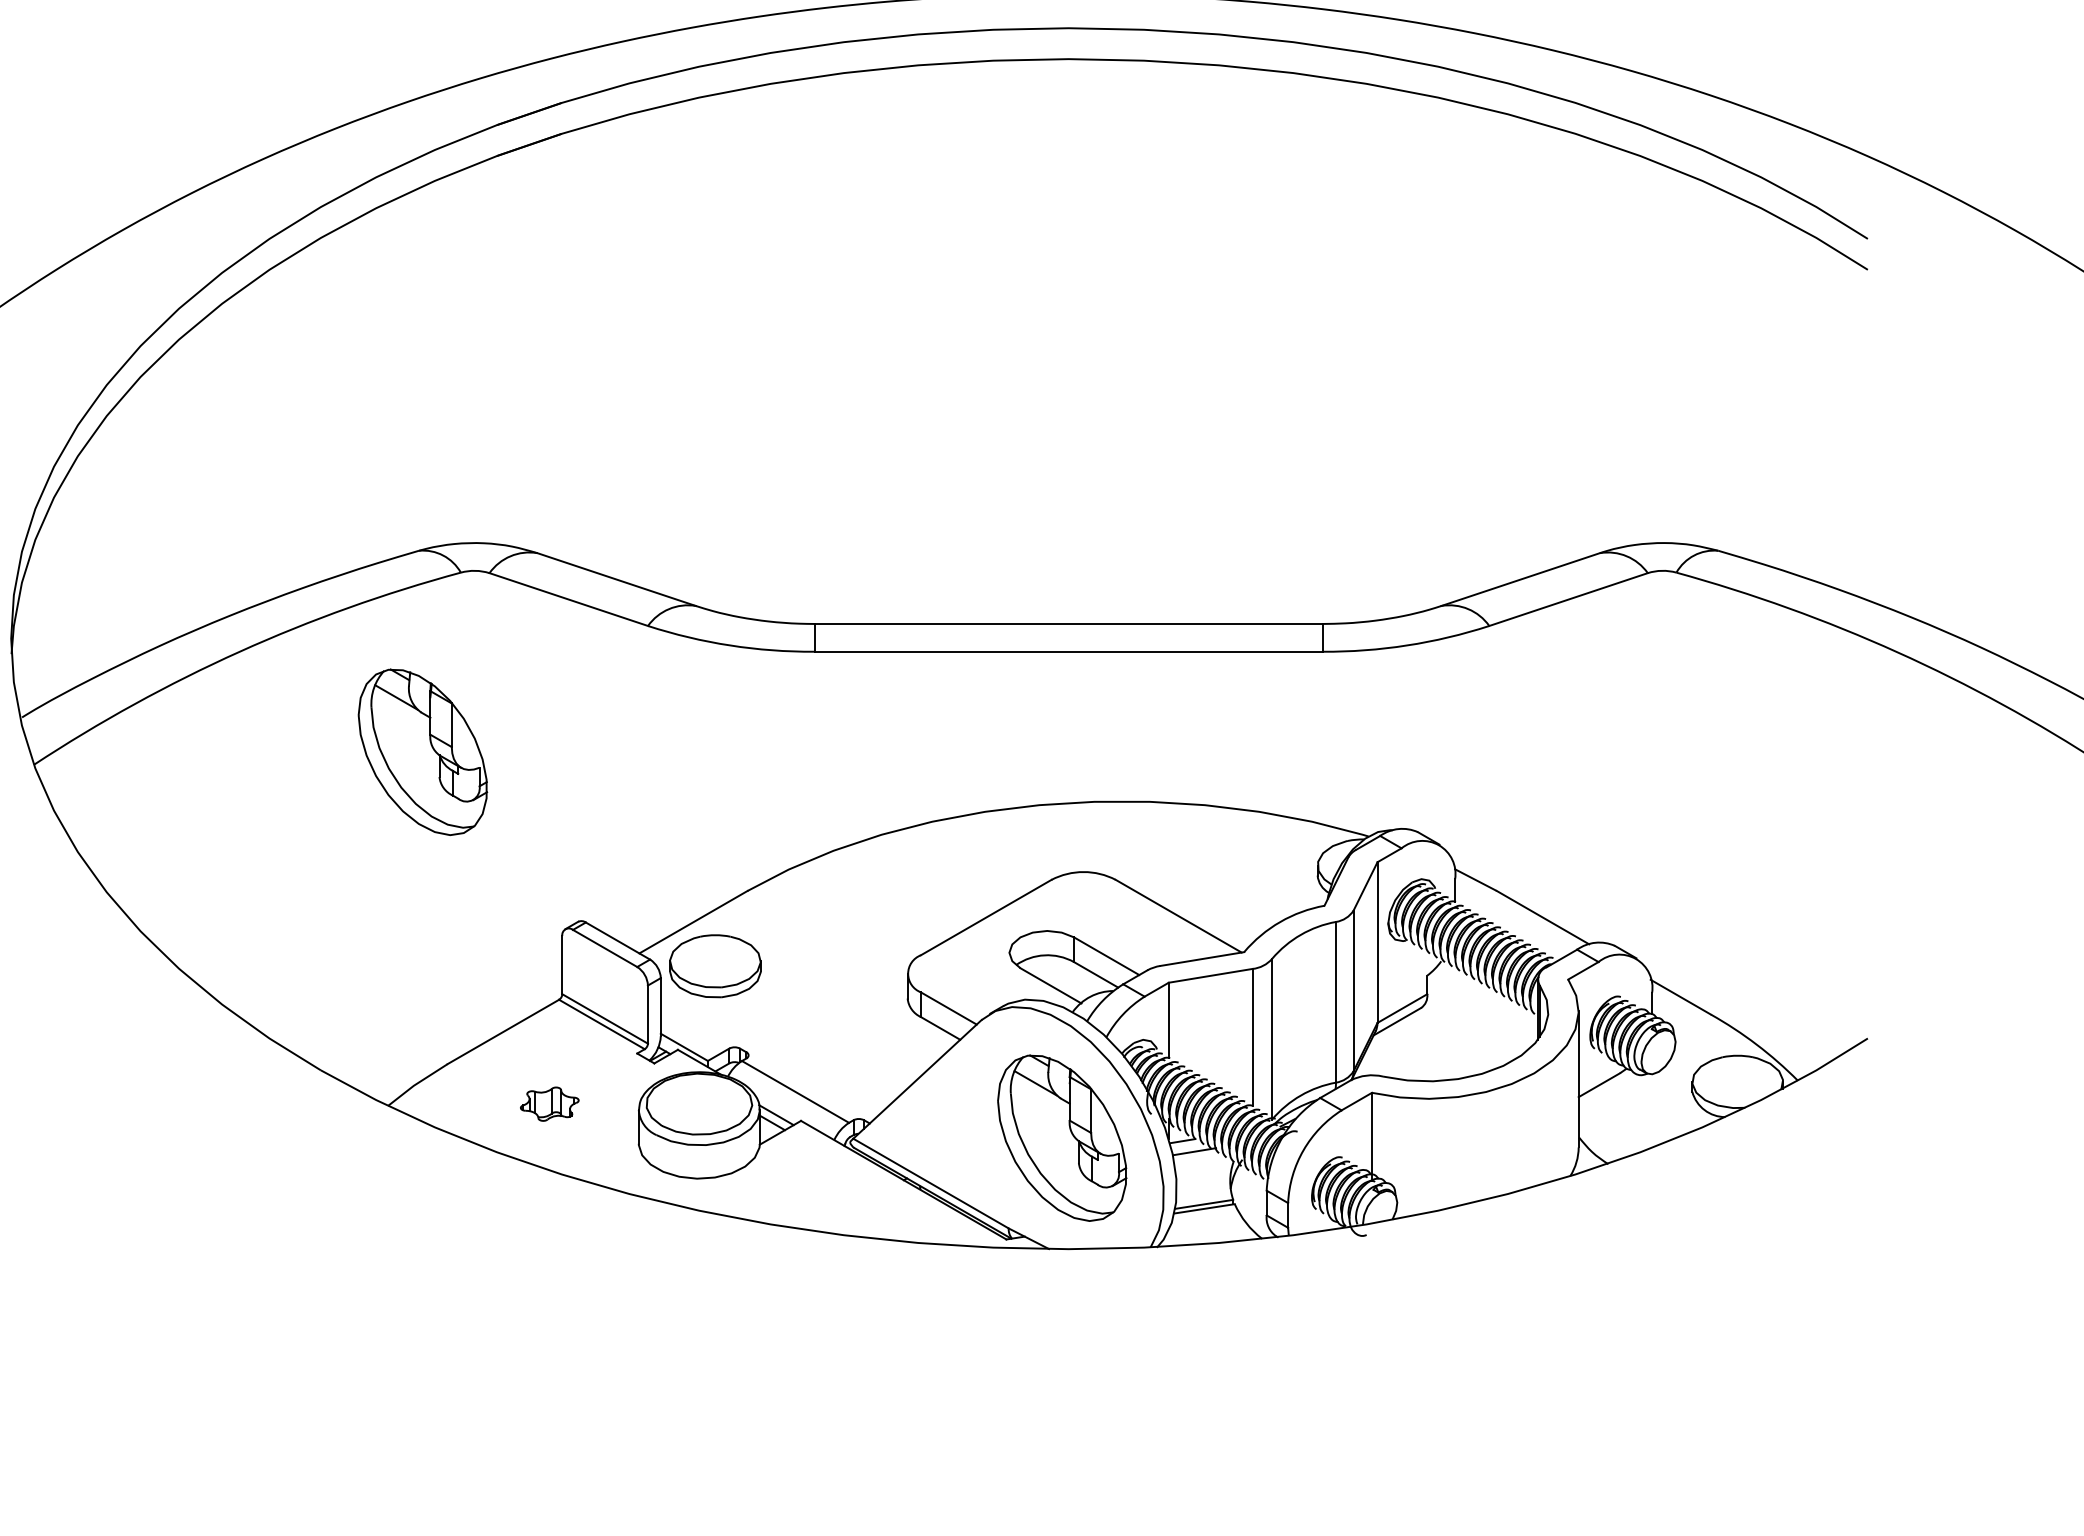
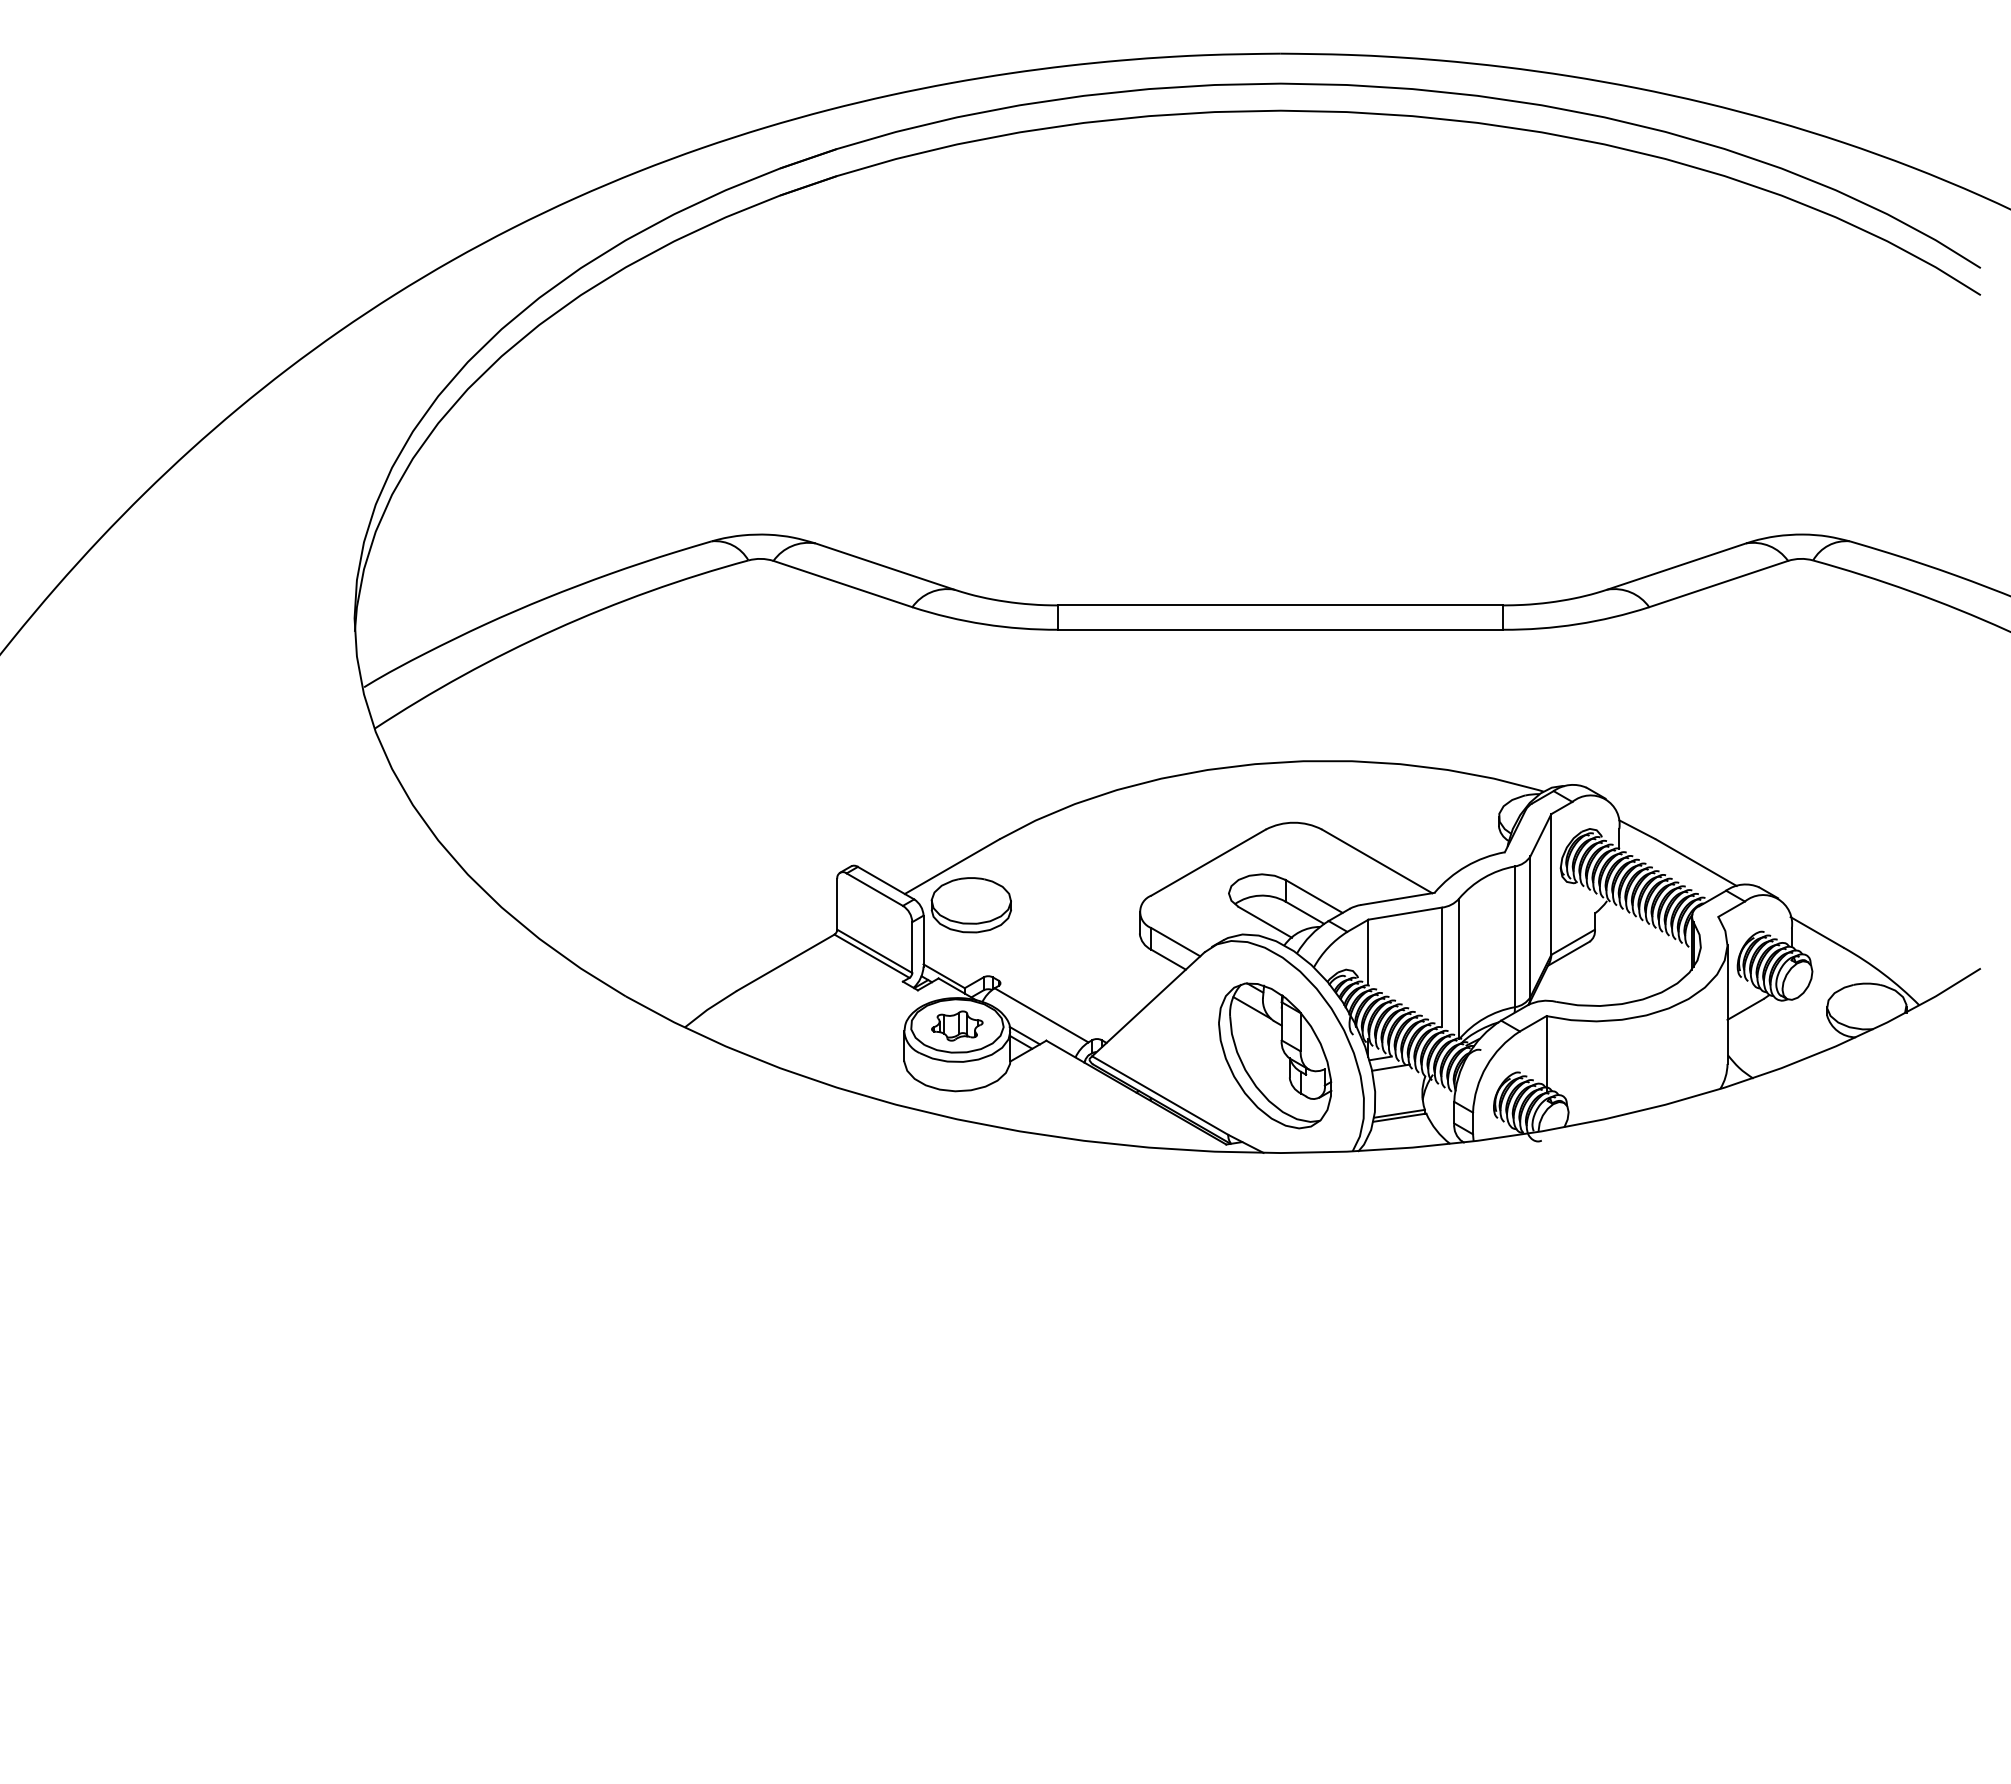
part: (423, 751) -> (715, 717), removed
part: (549, 1103) -> (957, 1025), moved

